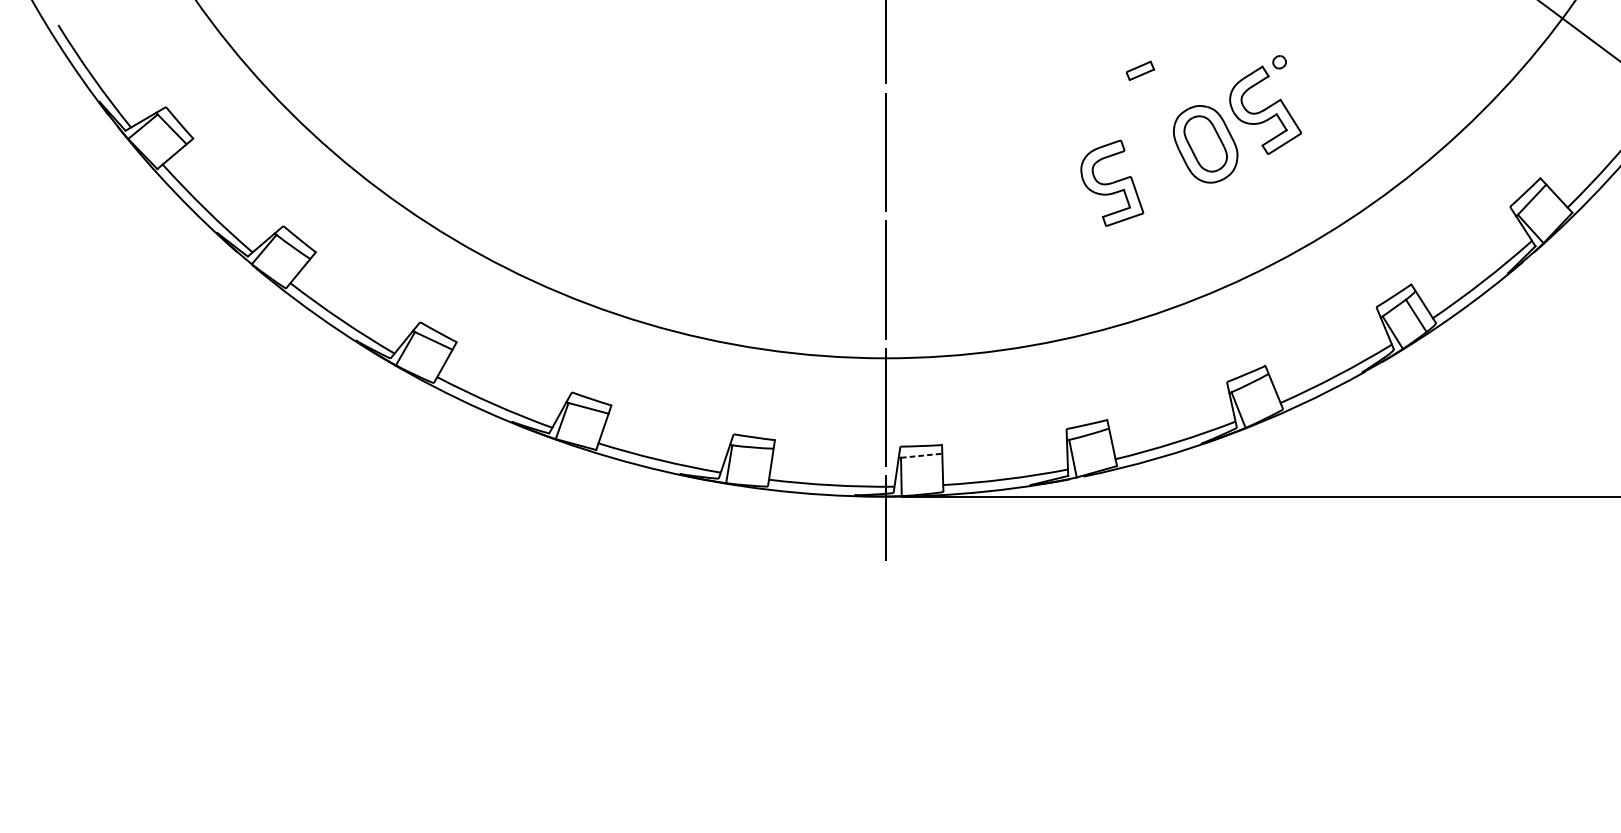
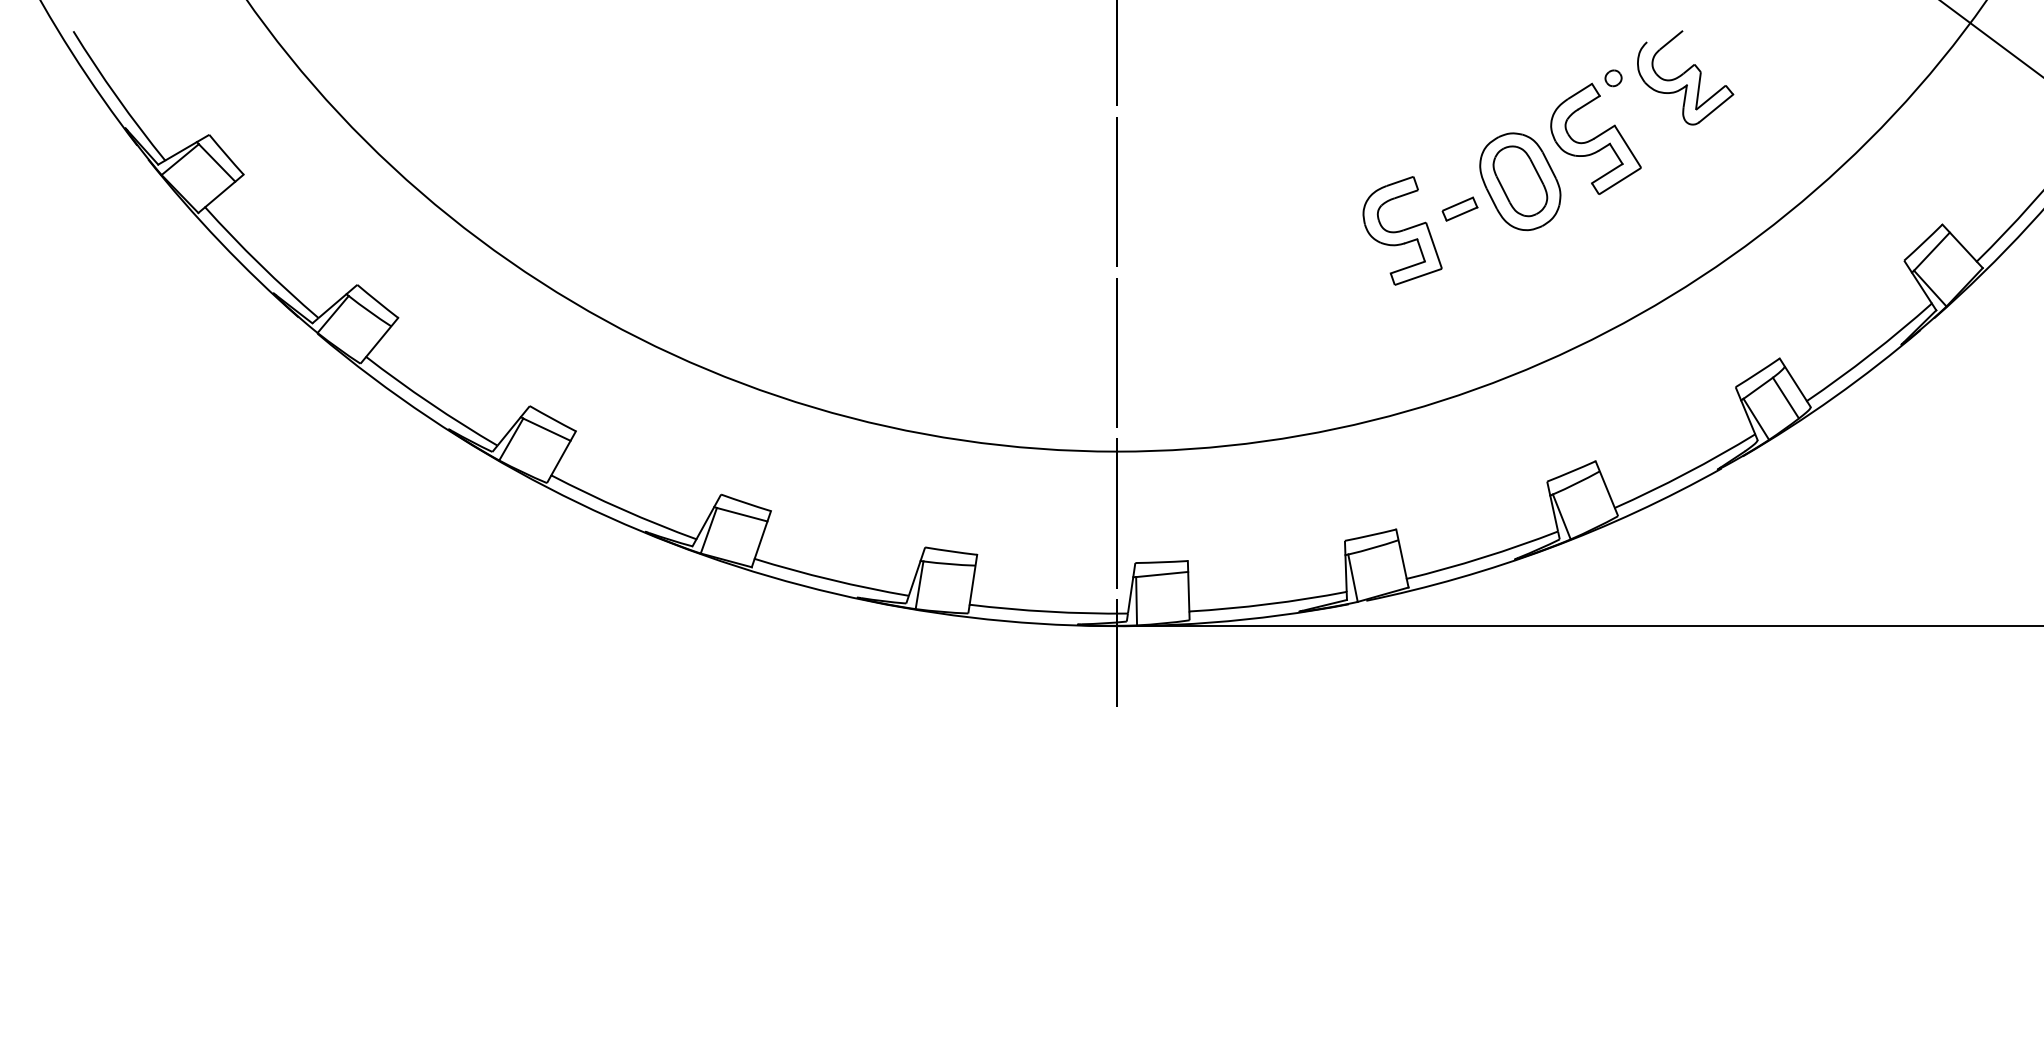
part: (1336, 61) -> (1685, 77), added
part: (1139, 70) -> (1459, 208), moved
line: (921, 455) -> (1162, 574), dashed -> solid

